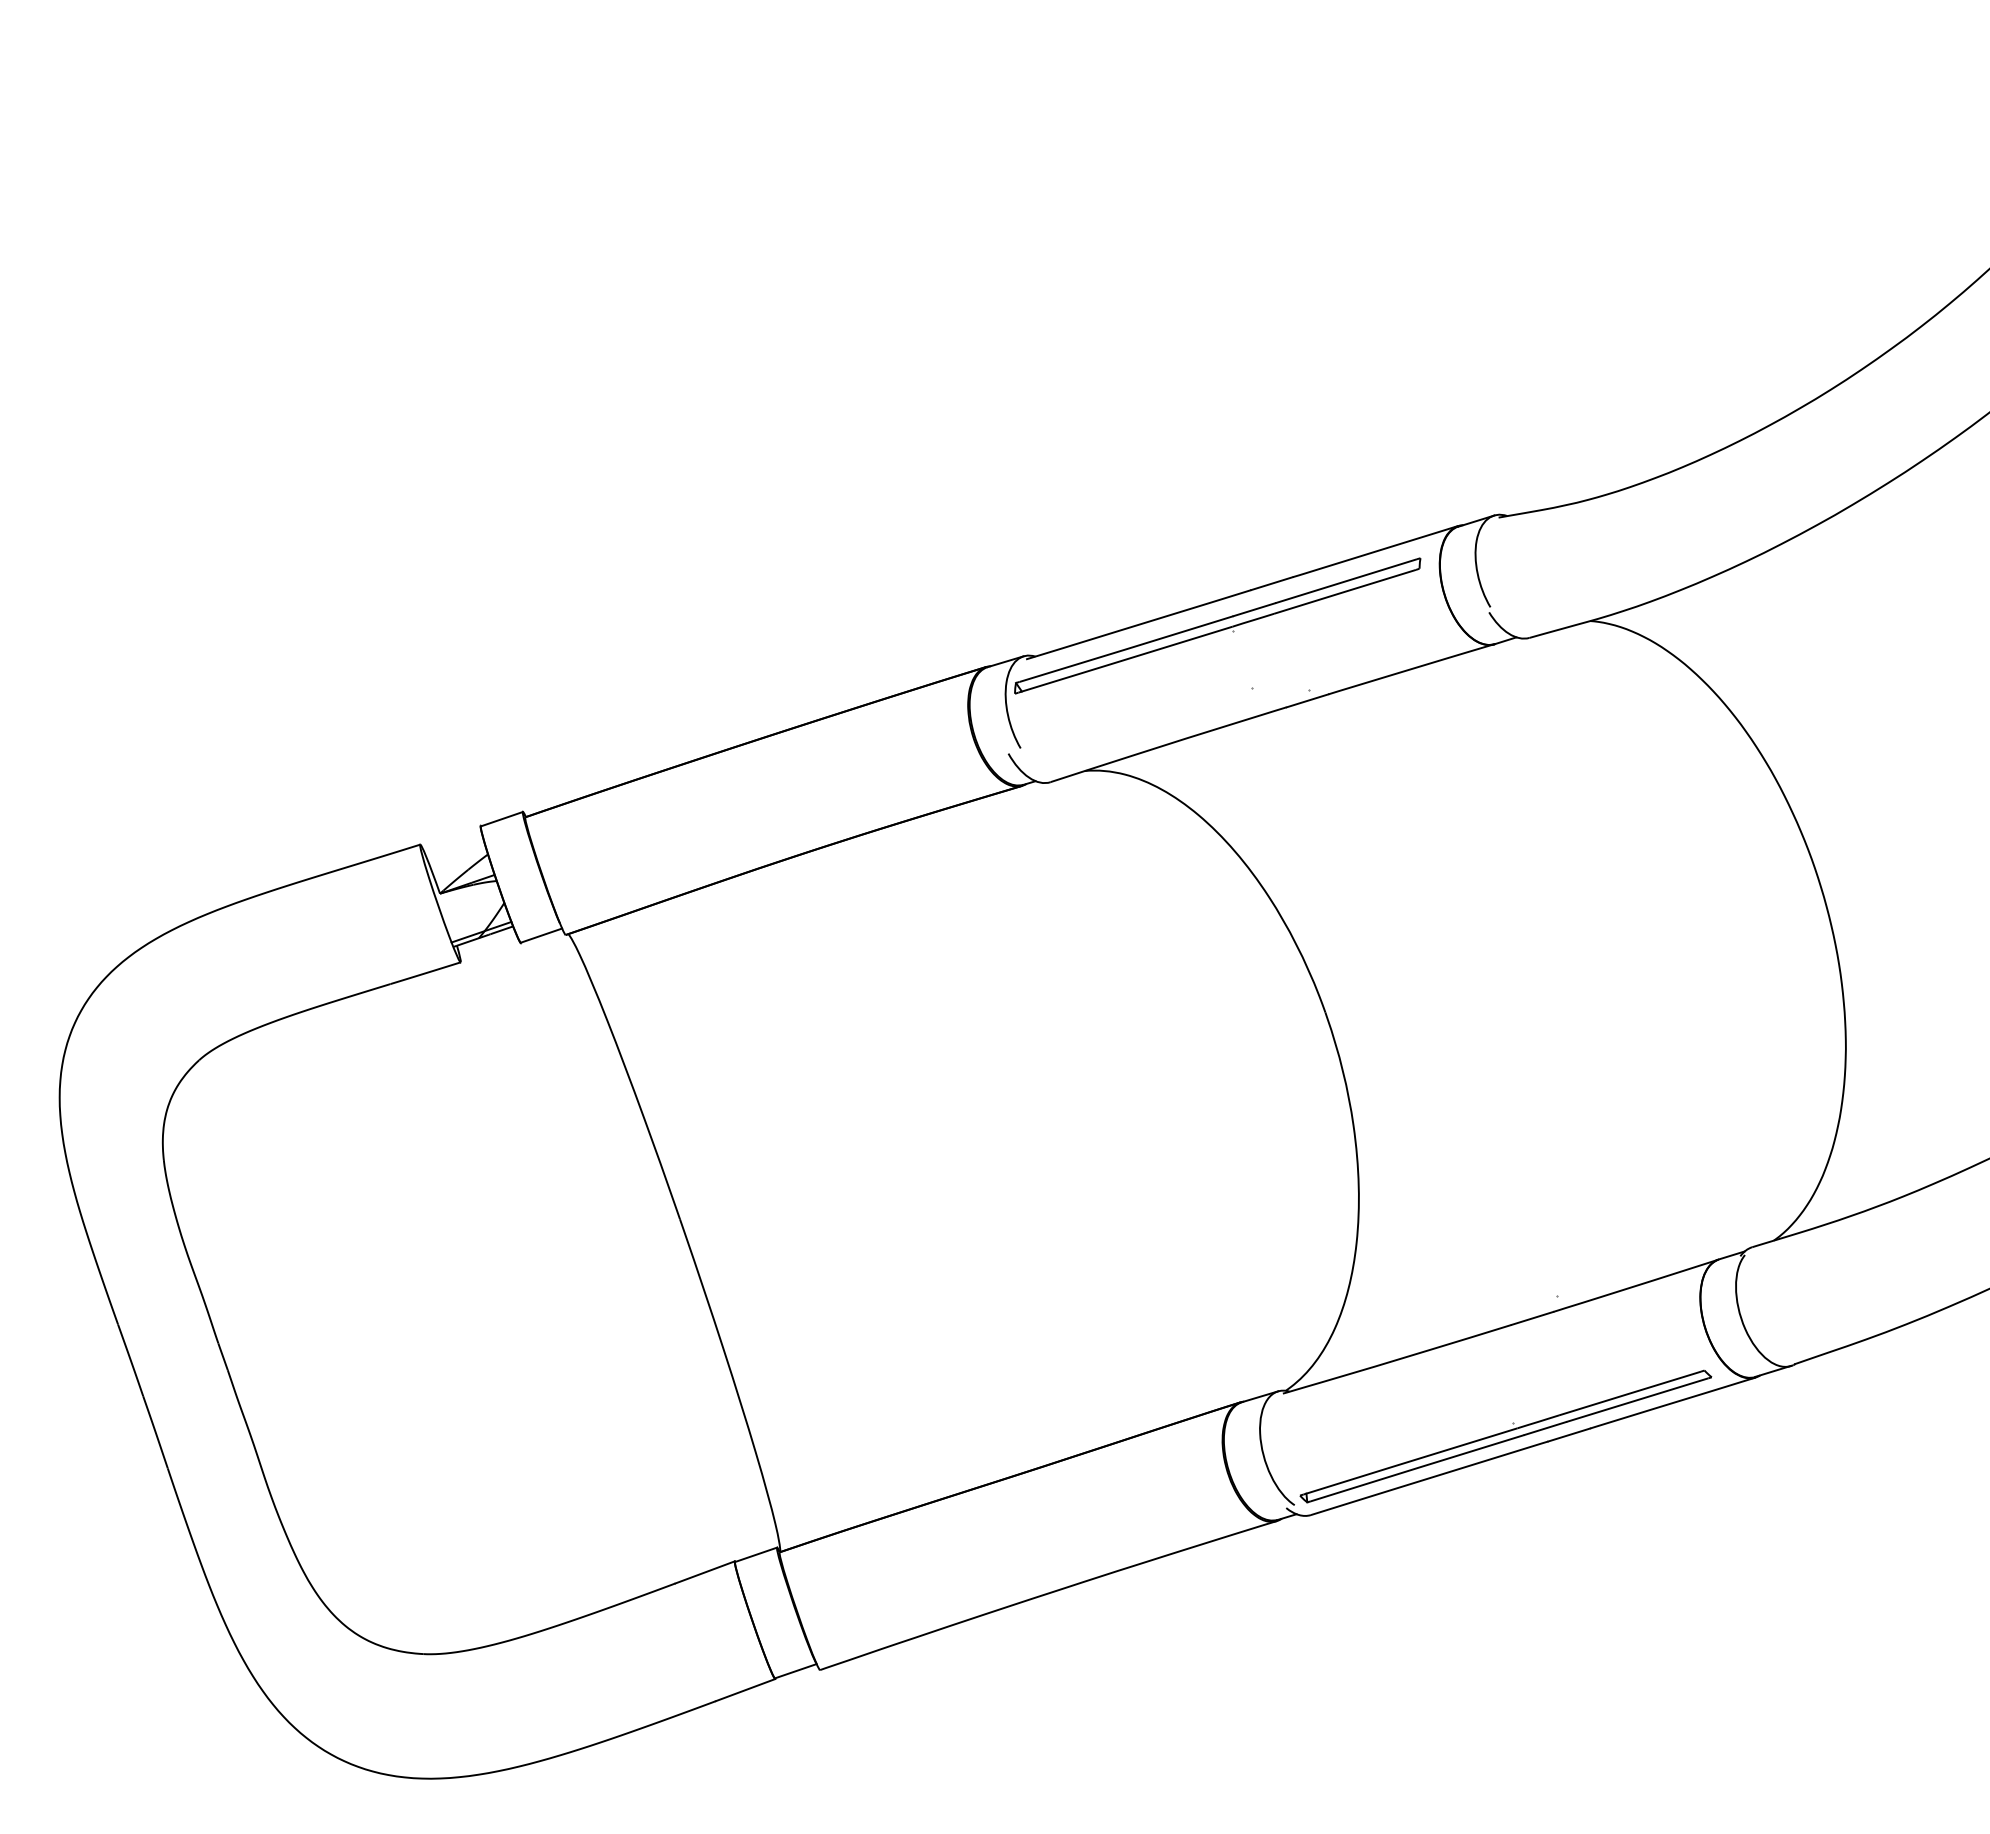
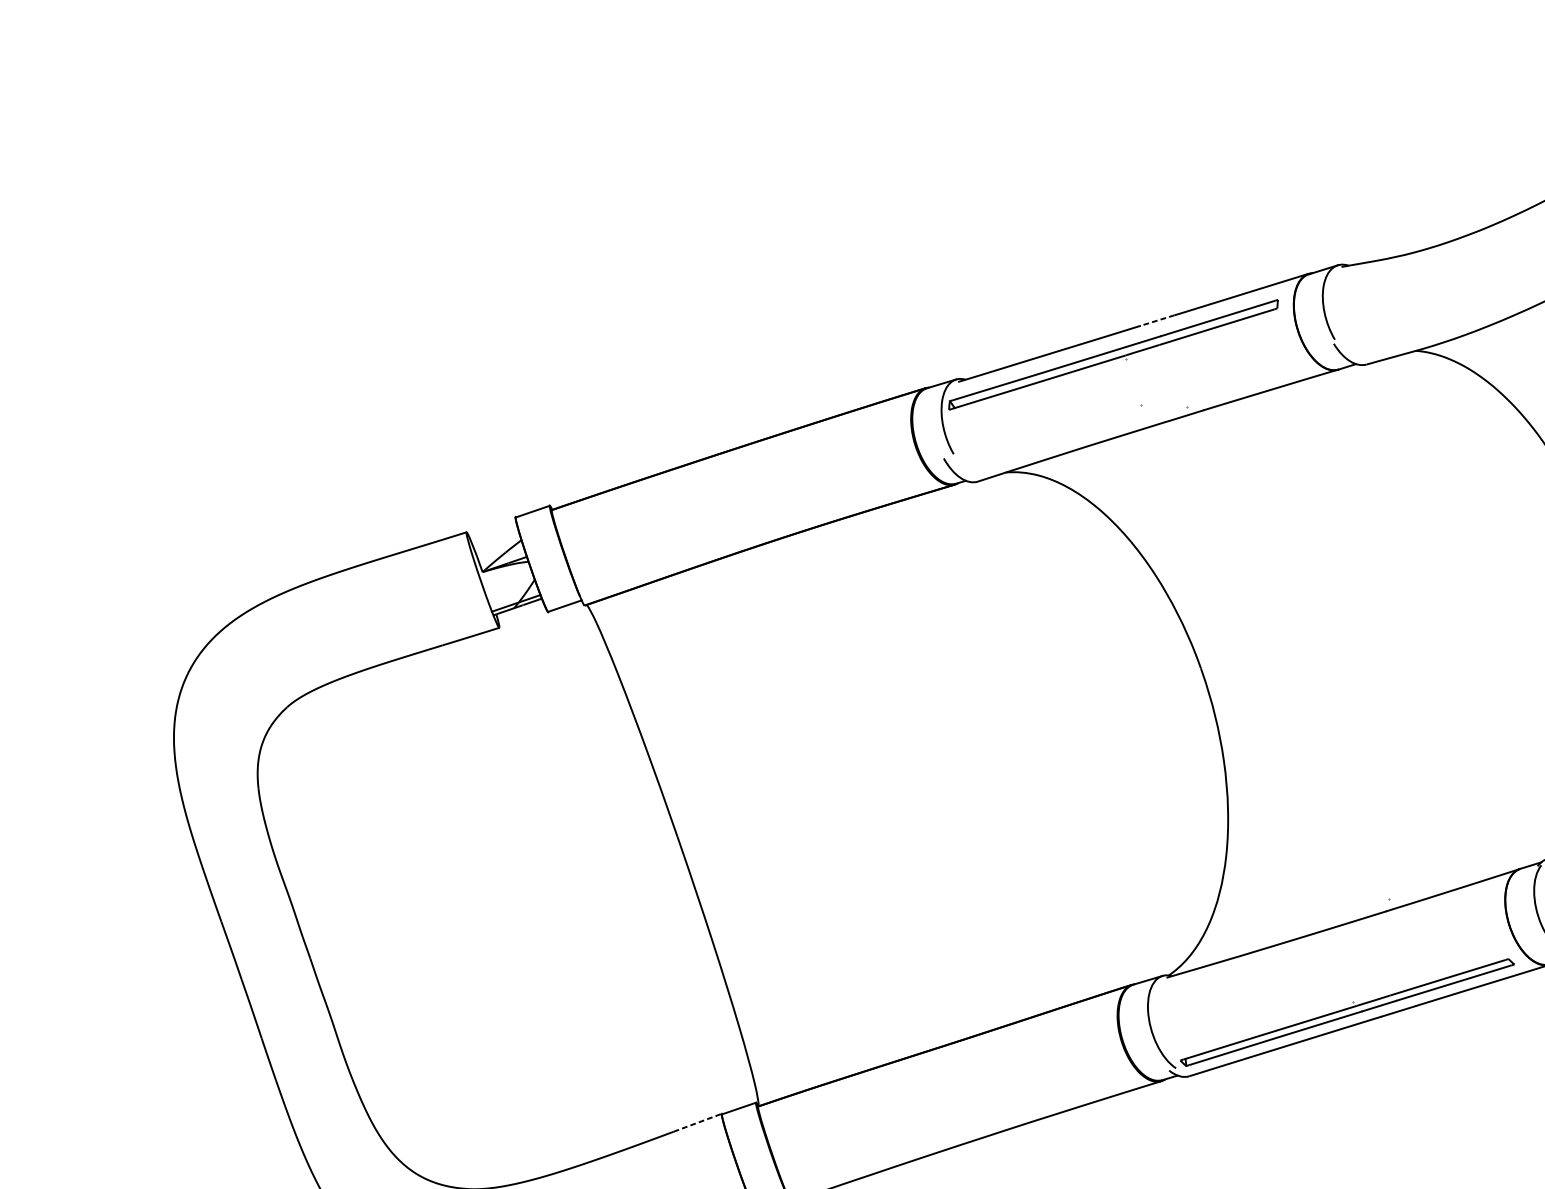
line: (1272, 583) -> (1158, 320), solid -> dashed
line: (705, 1572) -> (697, 1122), solid -> dashed

